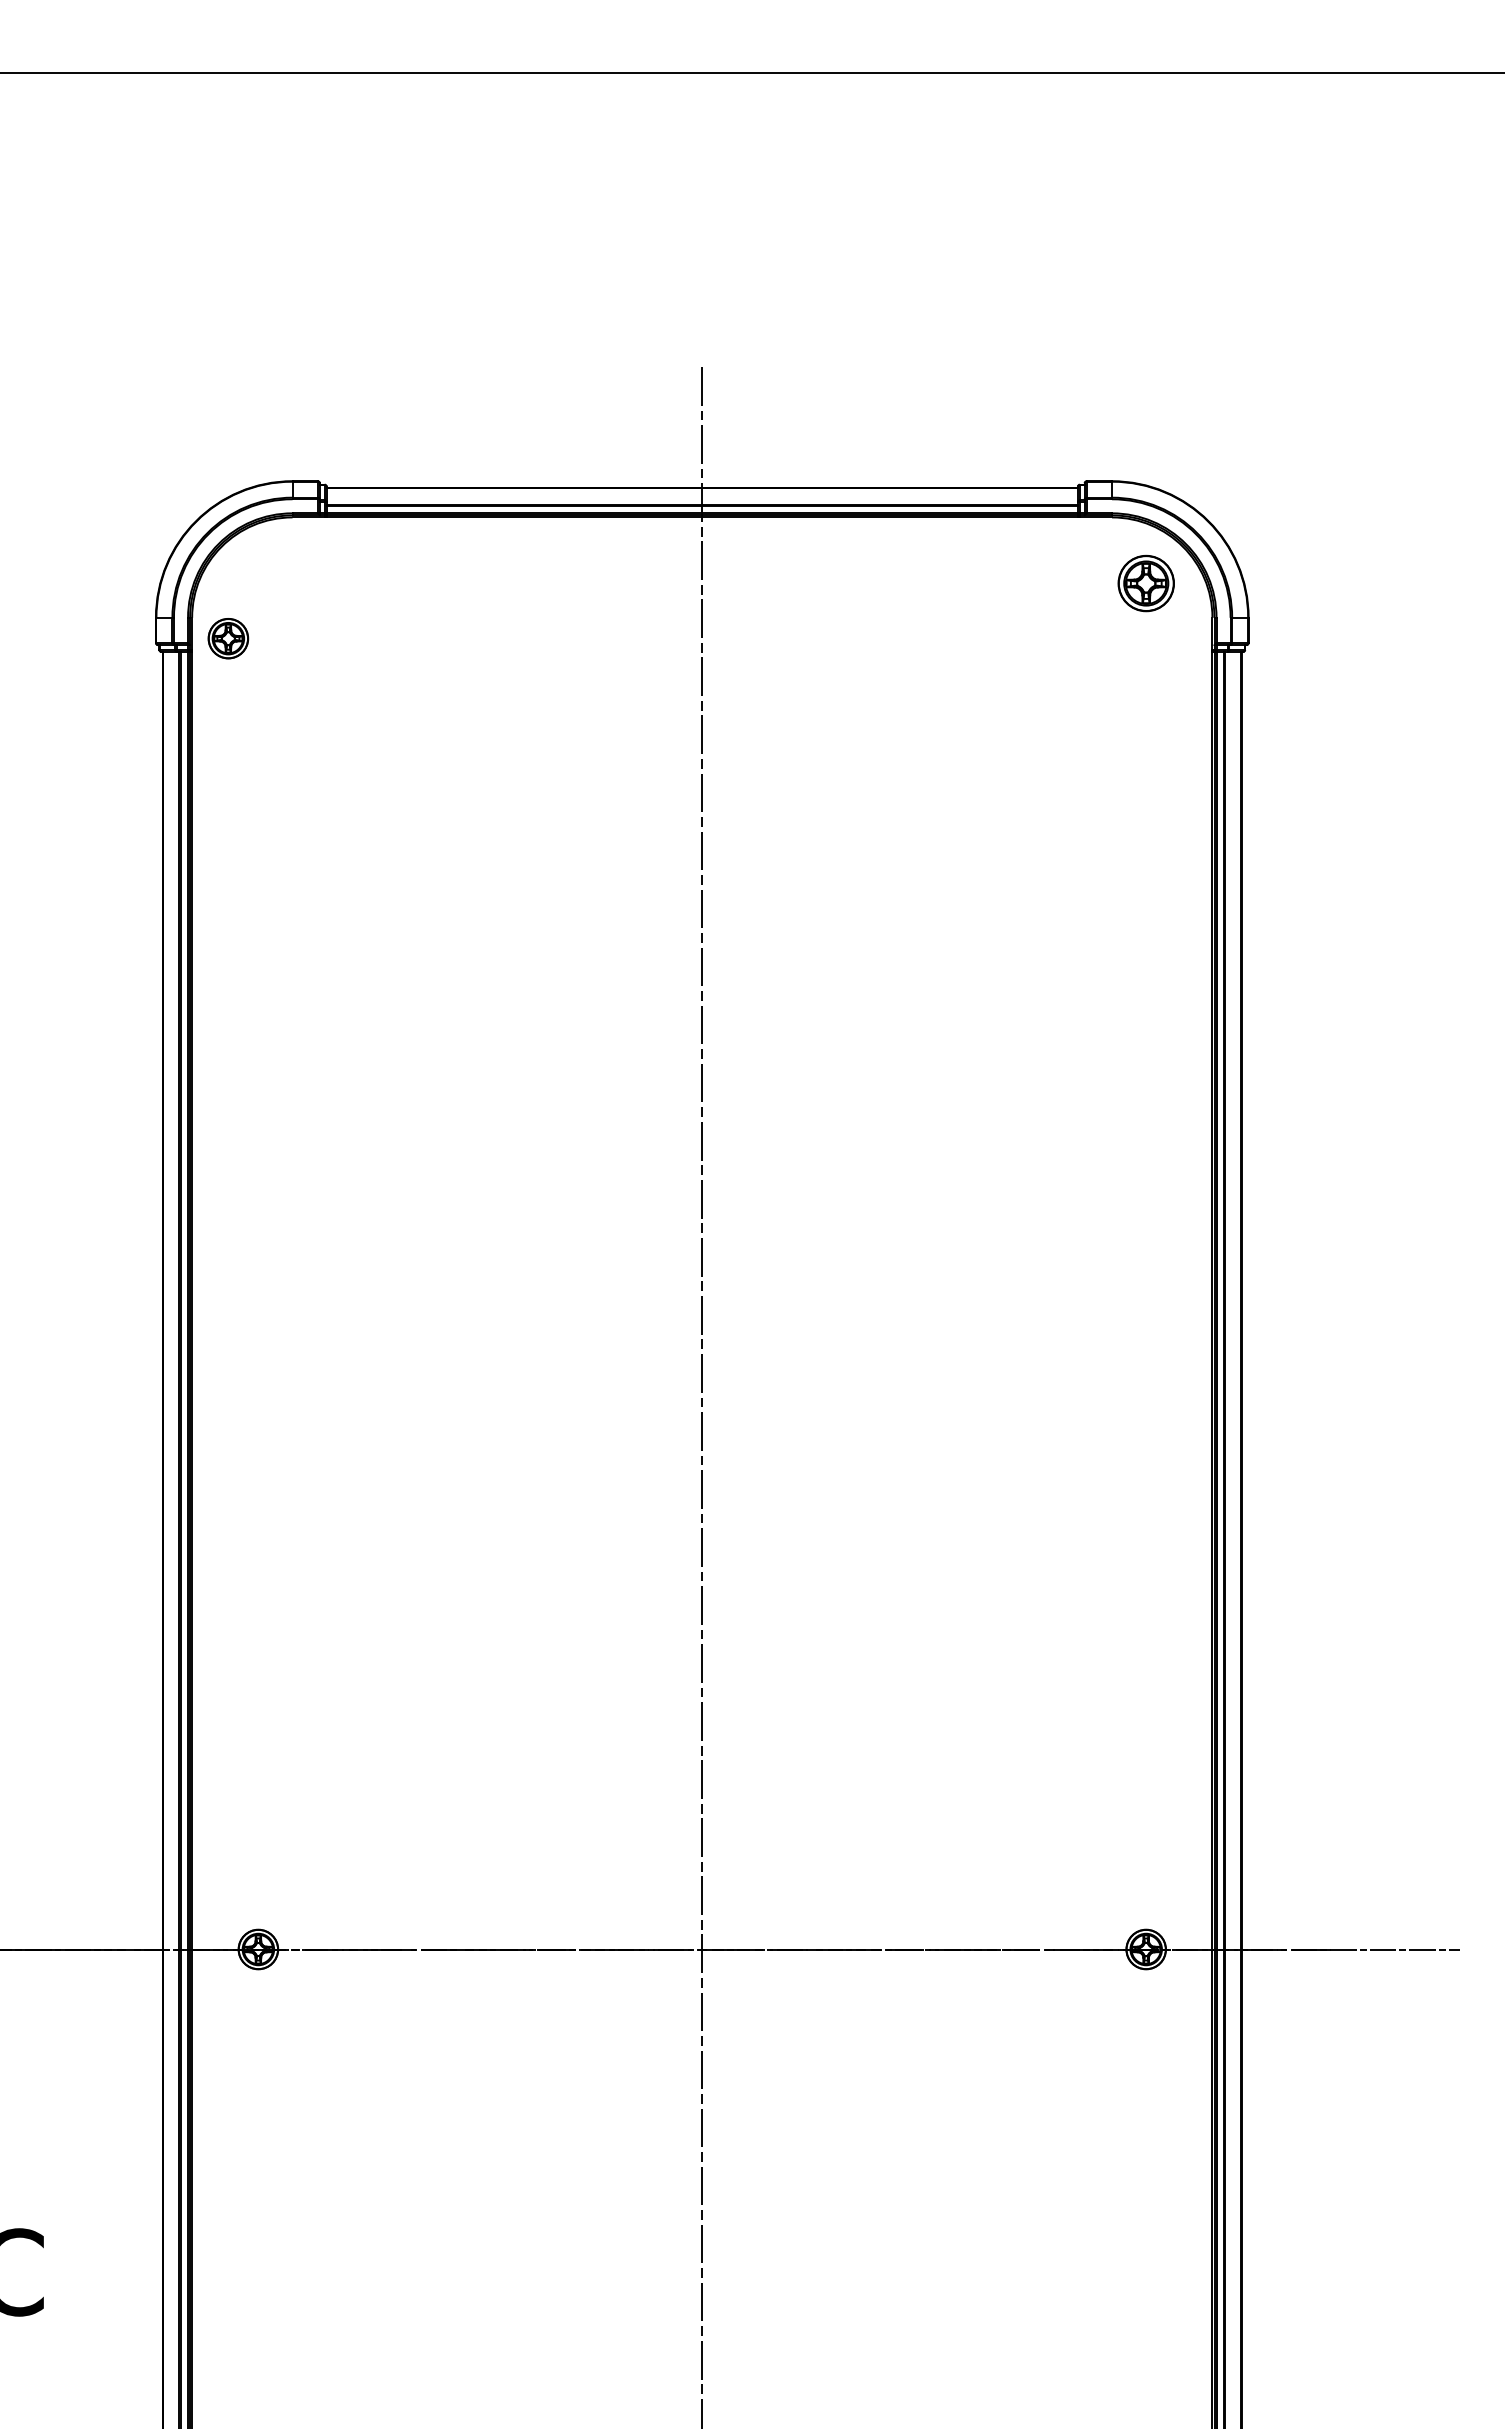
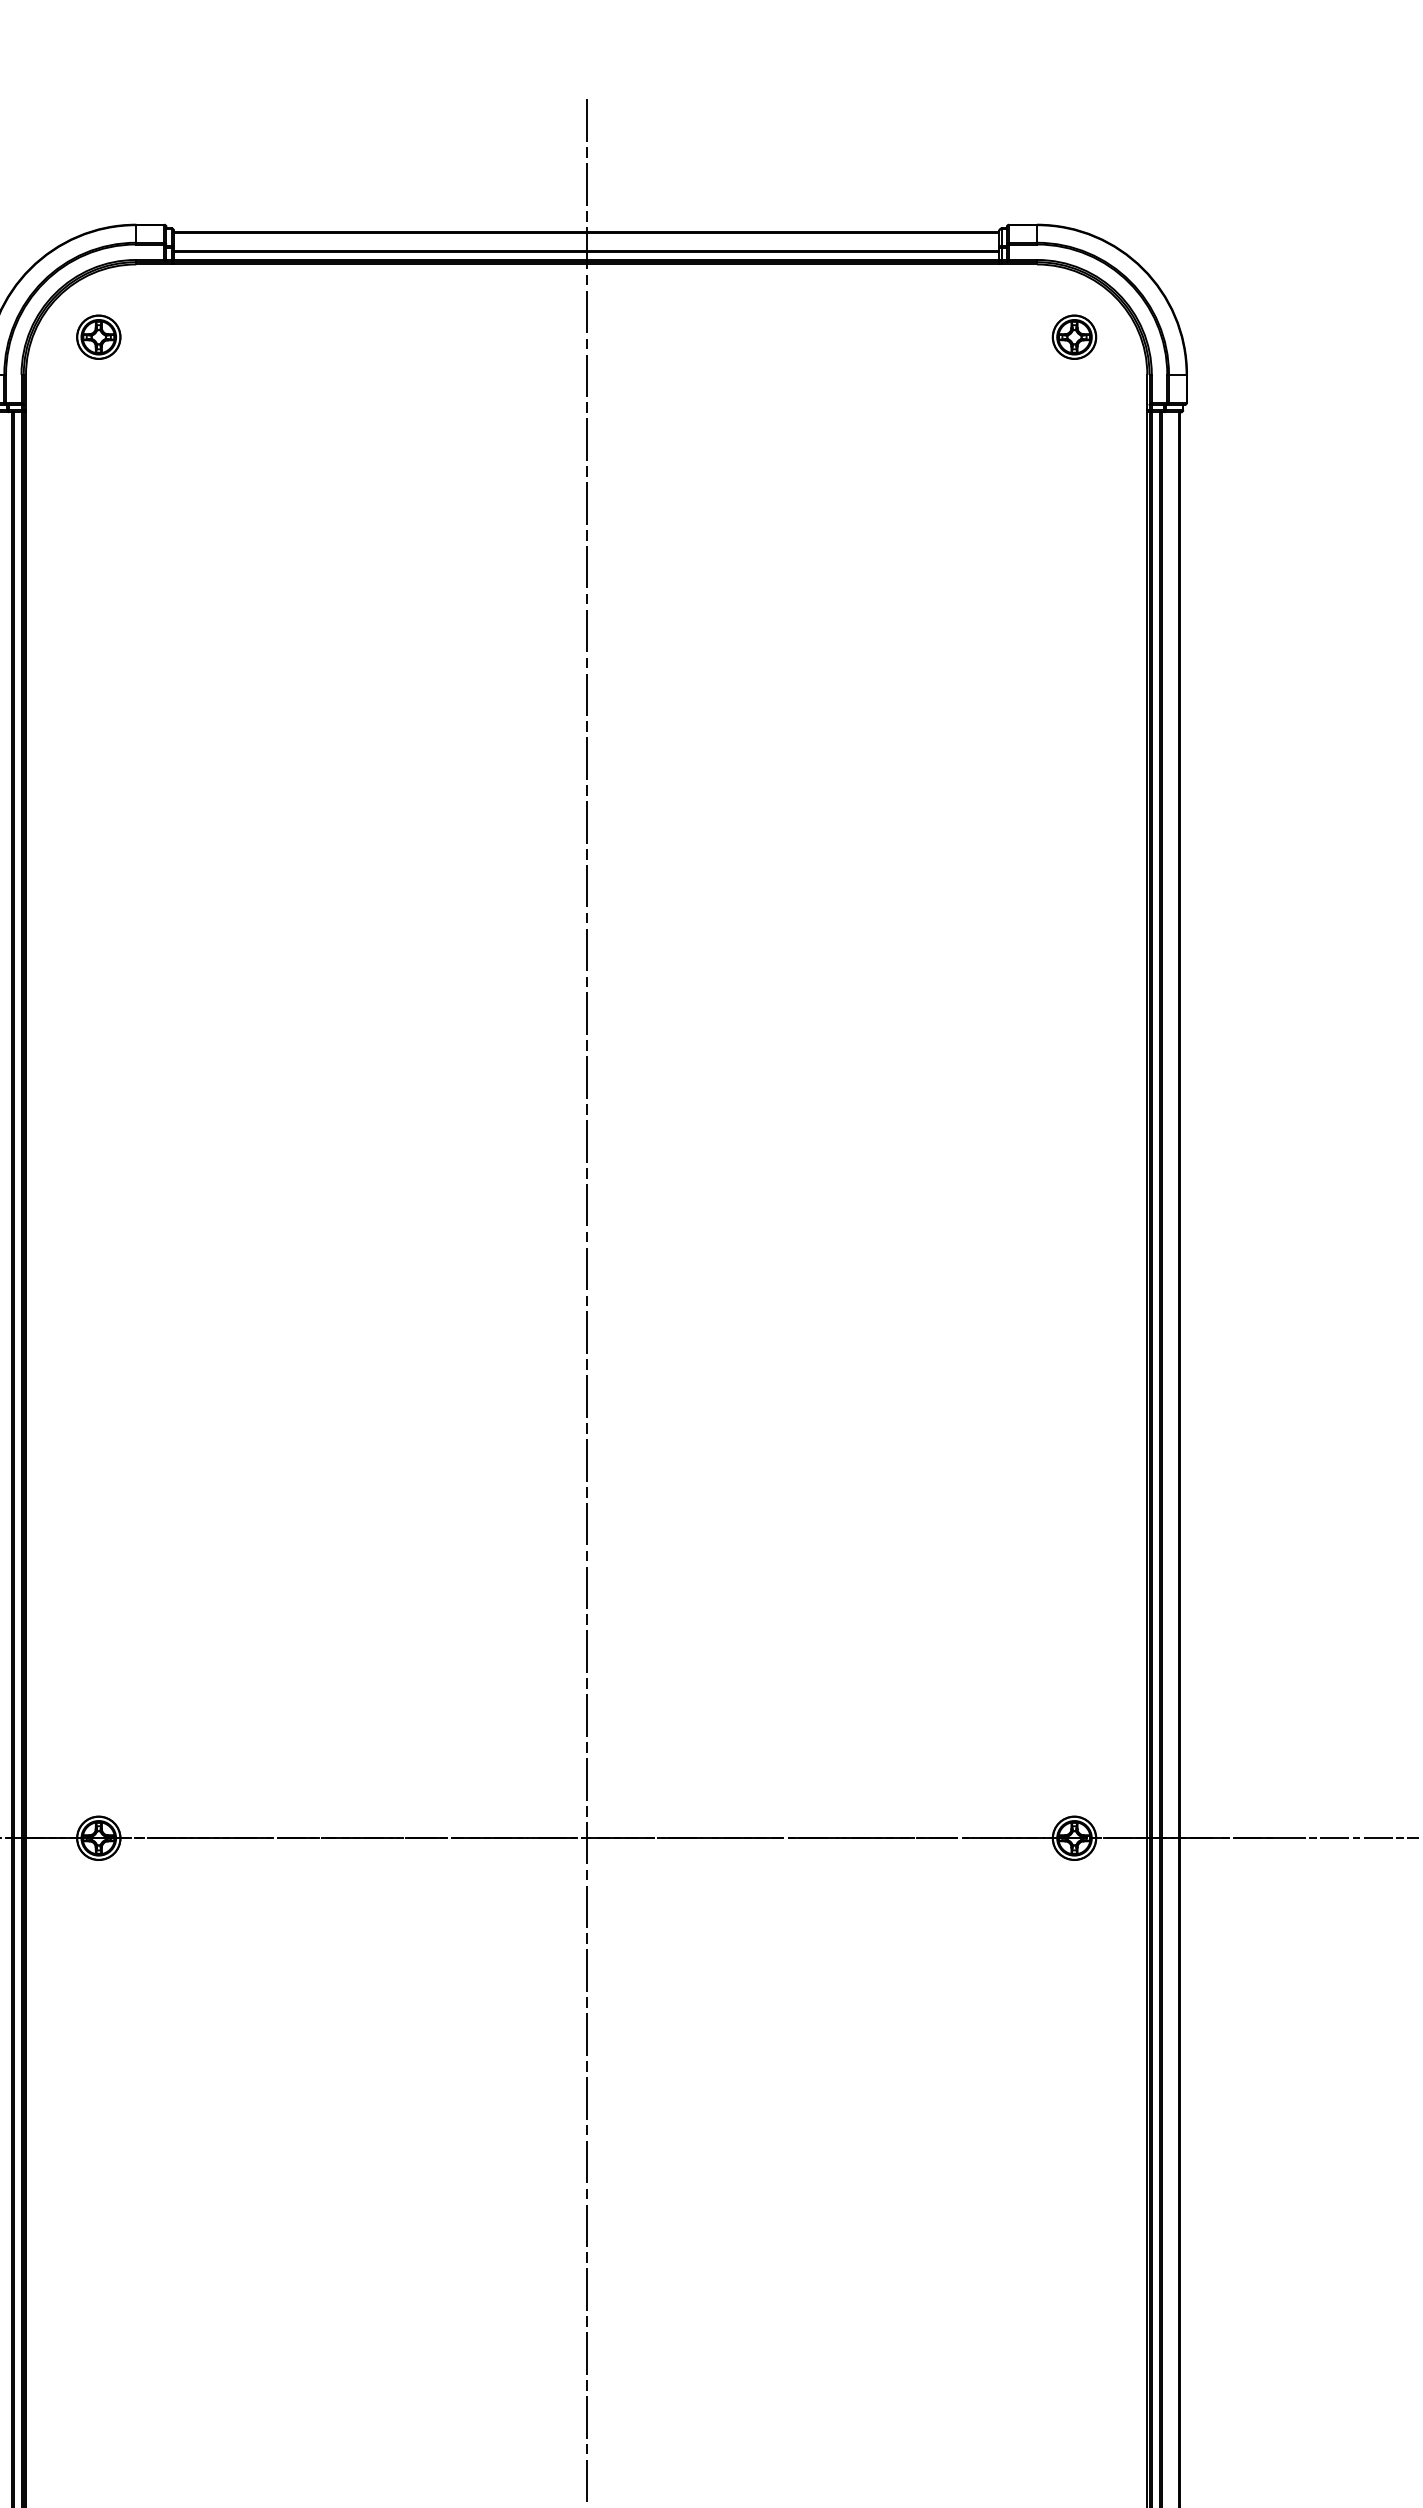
part: (1145, 583) -> (1073, 337), size x0.71
part: (228, 638) -> (98, 337), moved

